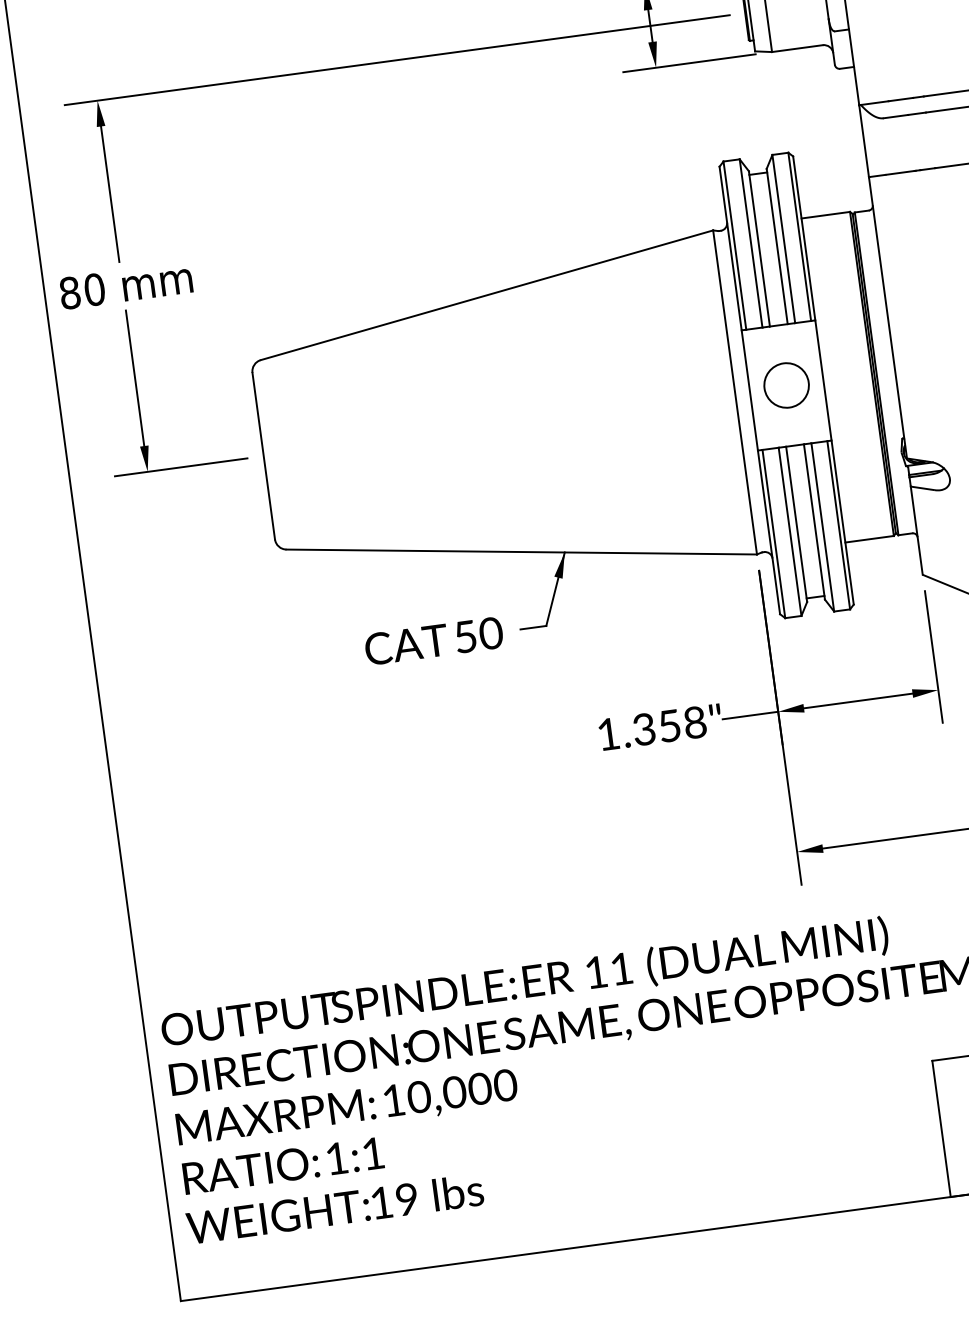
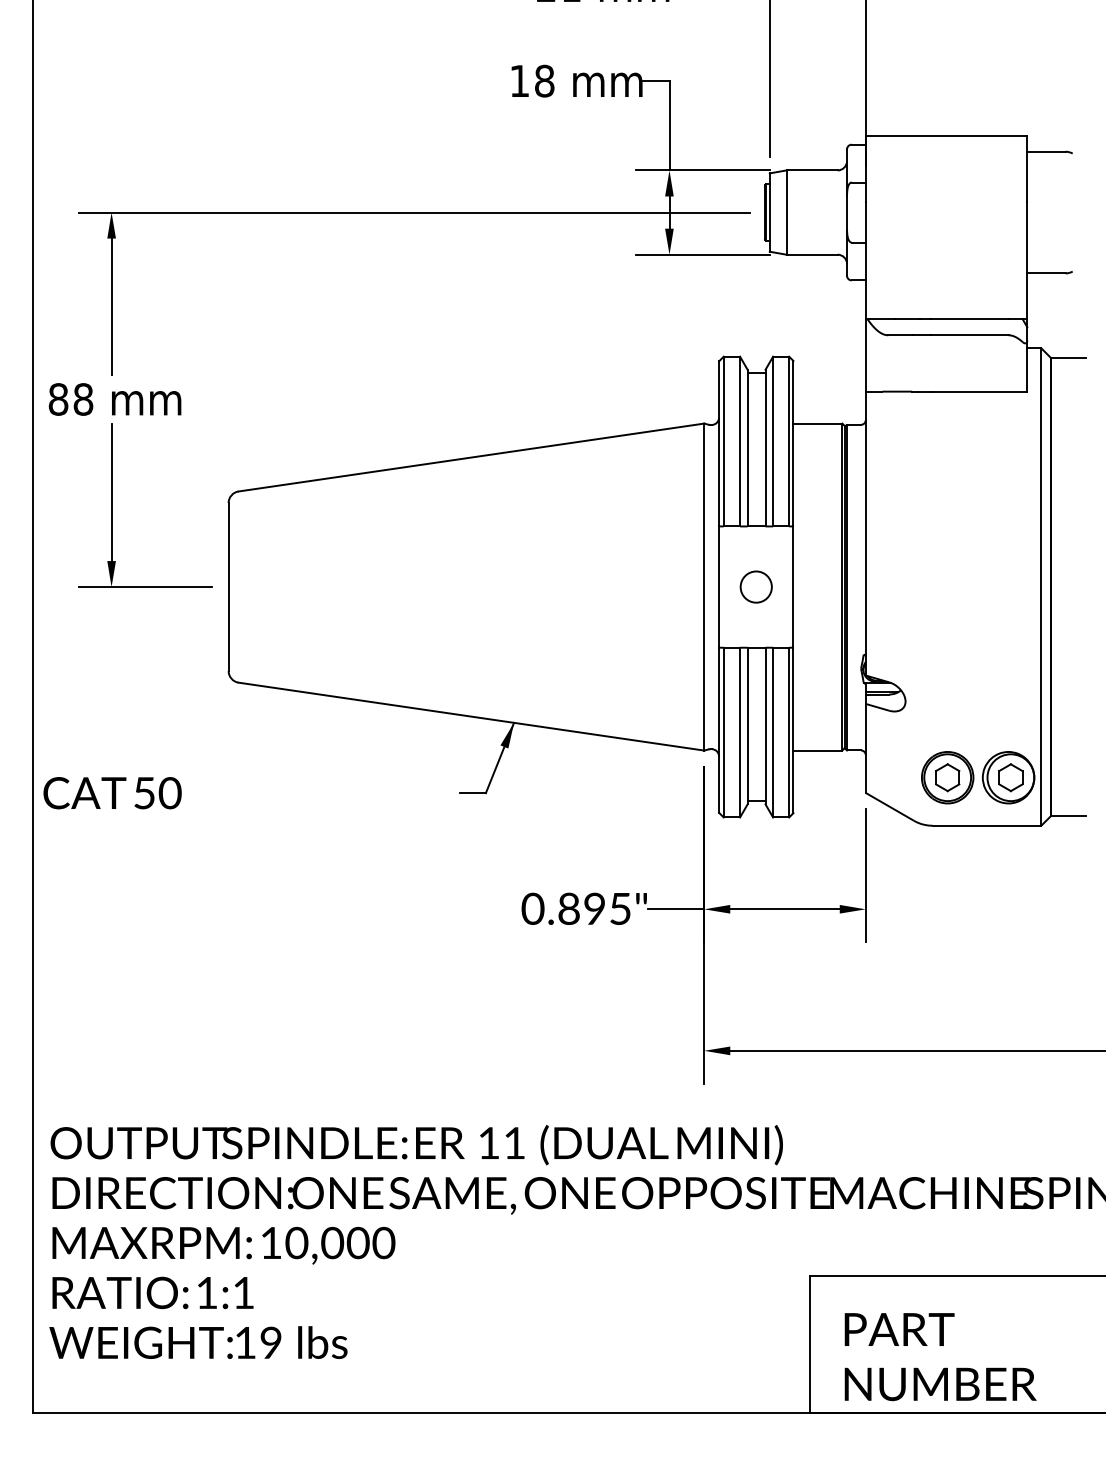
text: (94, 289) -> (83, 399), 80 -> 88
circle: (785, 385) -> (755, 586), size x0.7
text: (433, 641) -> (112, 793), moved
text: (651, 728) -> (576, 908), 1.358" -> 0.895"

